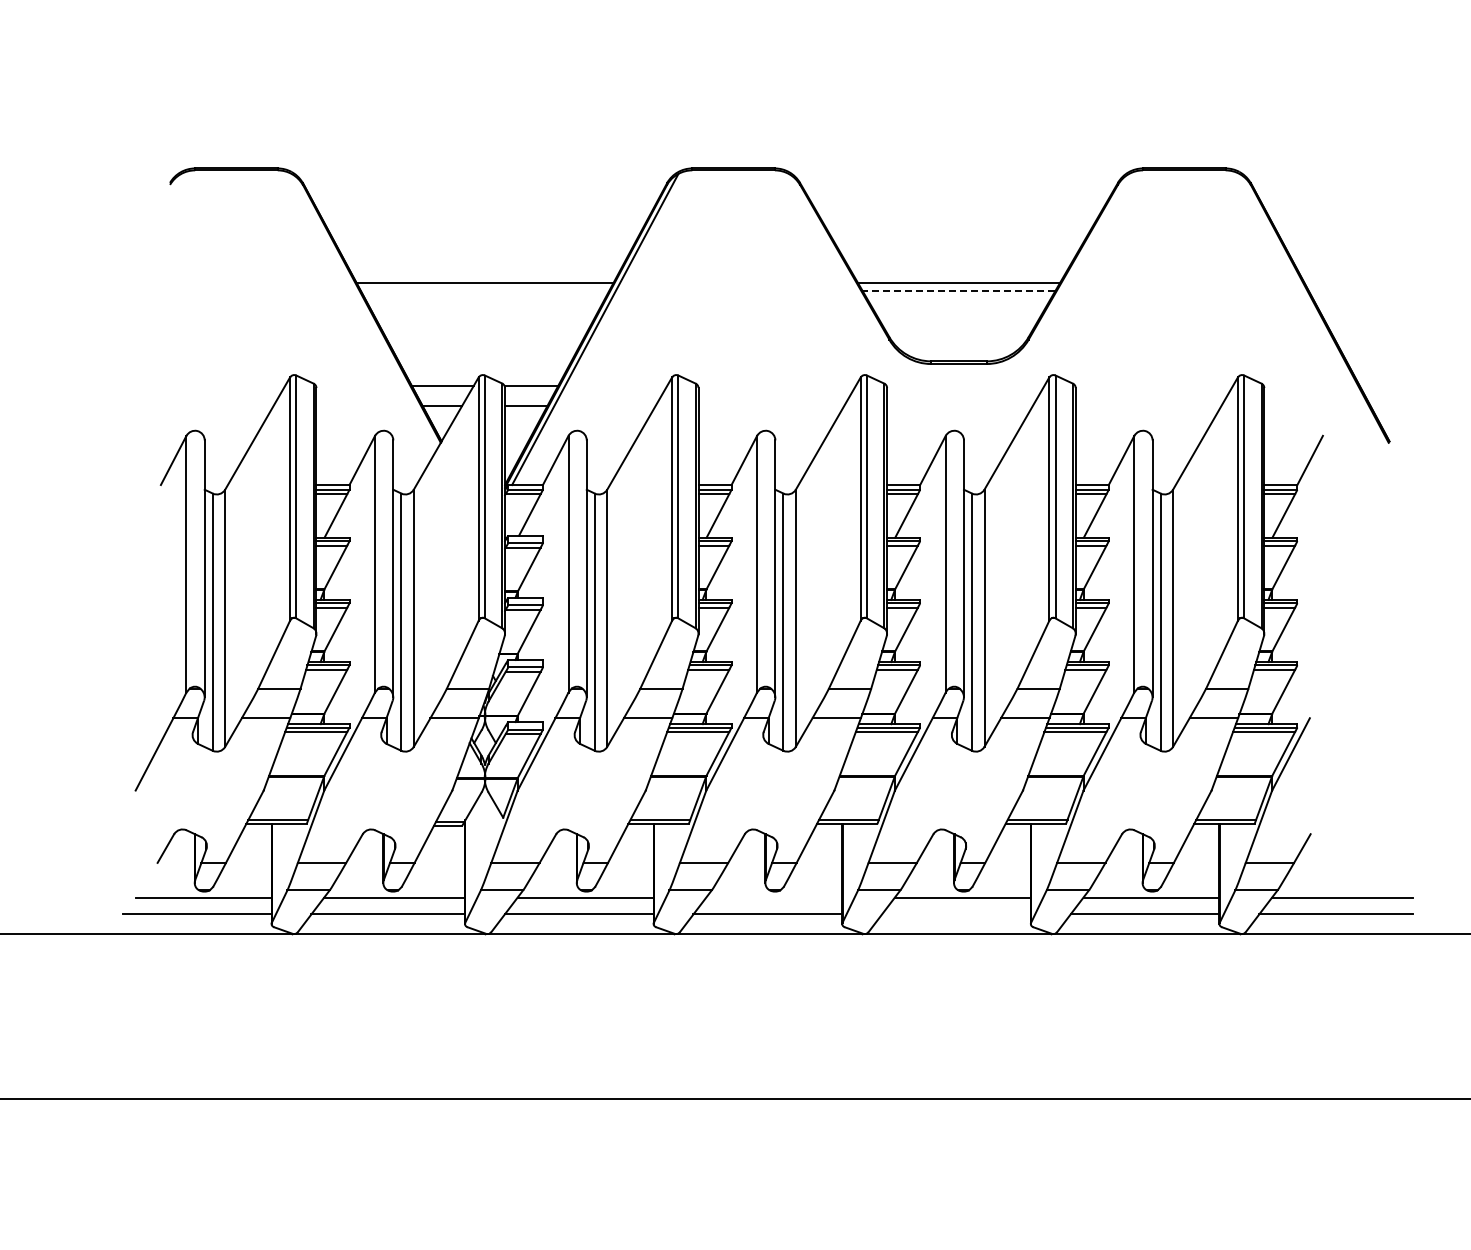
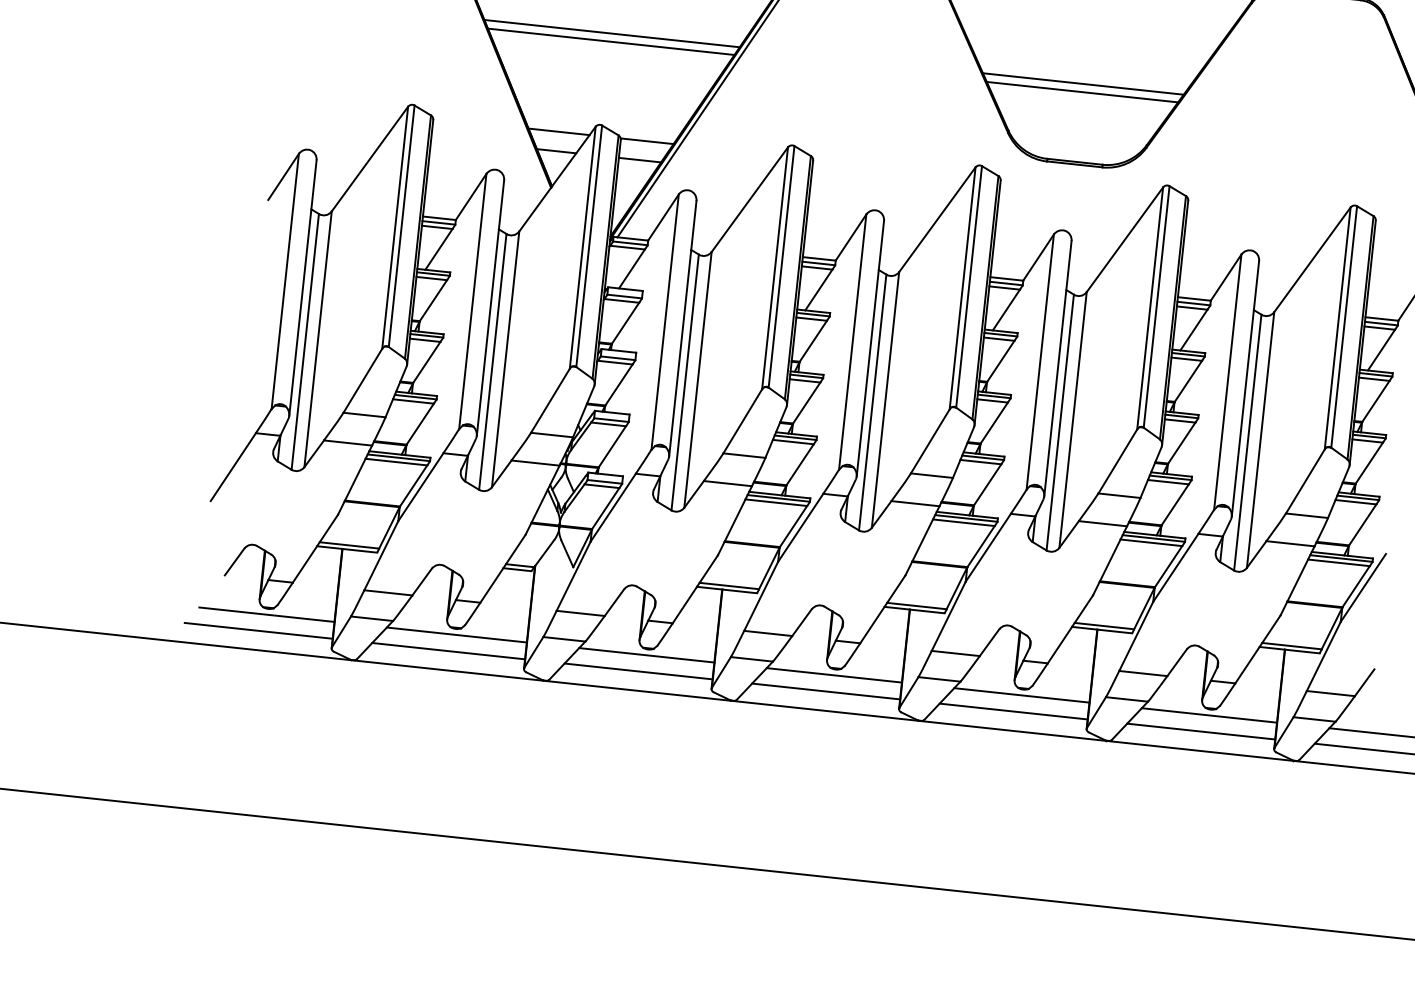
line: (484, 291) -> (610, 41), added
line: (958, 291) -> (1081, 92), dashed -> solid
line: (774, 897) -> (834, 675), added
line: (956, 914) -> (1013, 711), added

